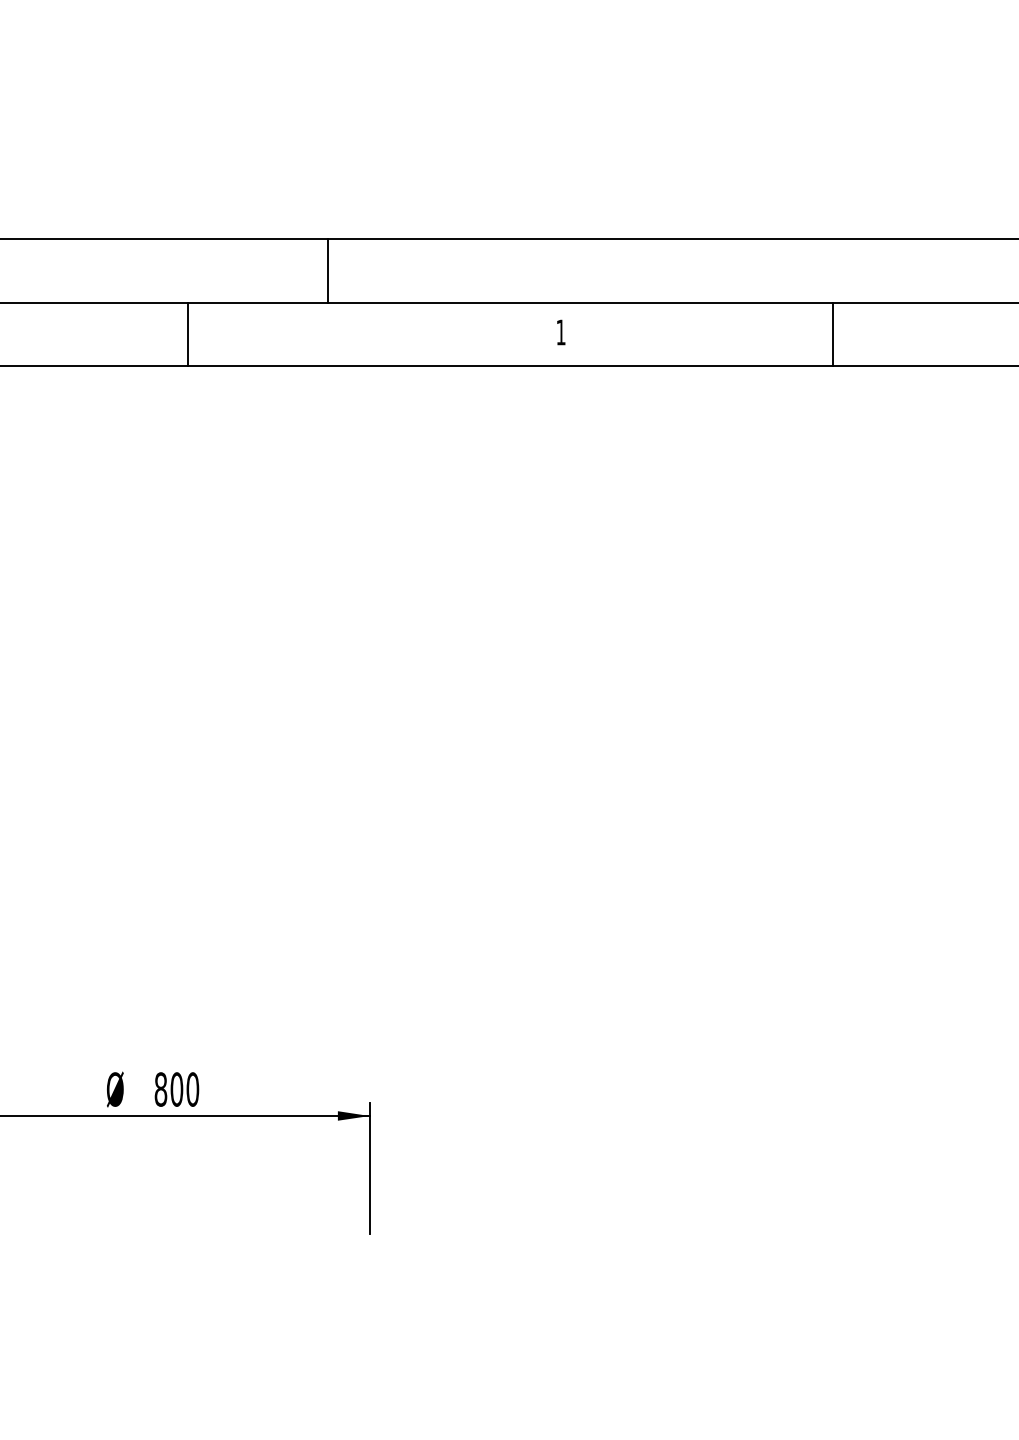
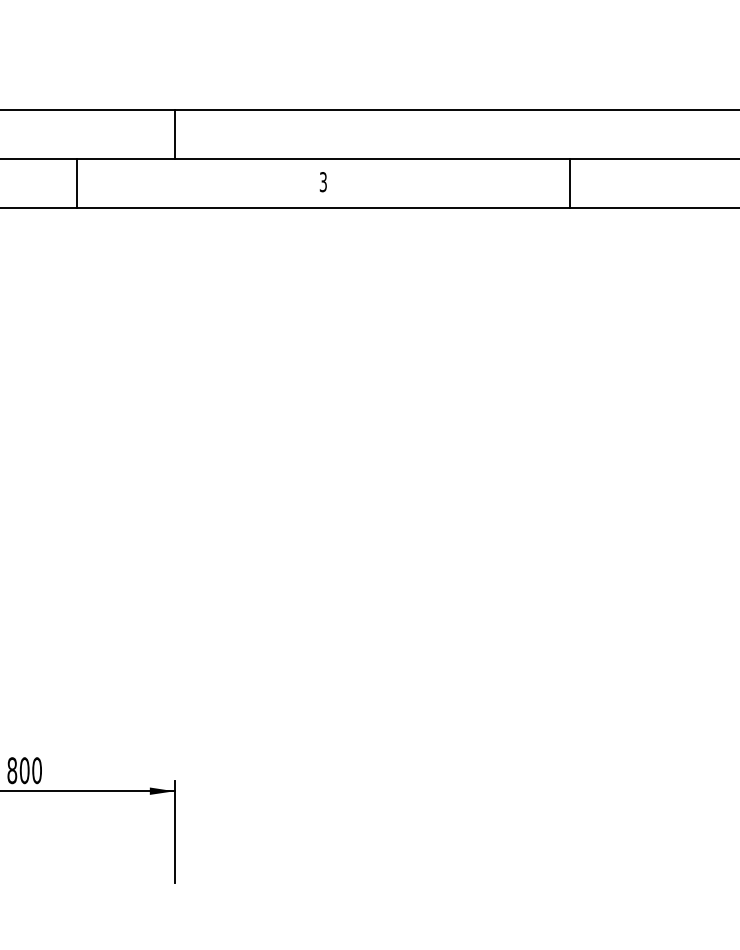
line: (327, 270) -> (175, 133), moved
text: (560, 332) -> (322, 182), 1 -> 3
line: (187, 333) -> (76, 182), moved
line: (833, 333) -> (570, 182), moved

